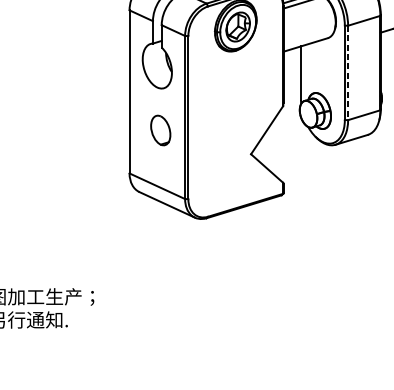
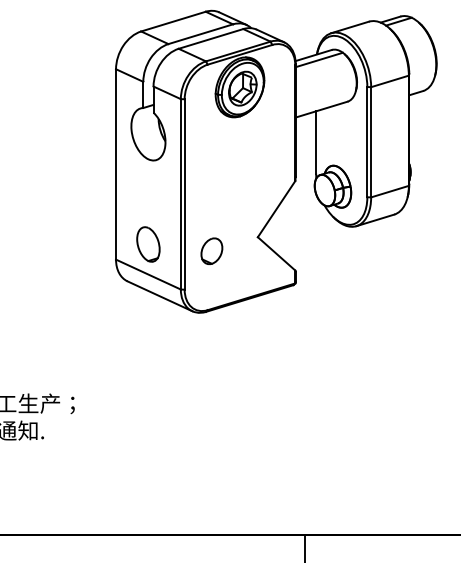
line: (348, 73) -> (371, 142), dashed -> solid
part: (160, 130) -> (148, 244), moved
part: (211, 165) -> (211, 250), added

